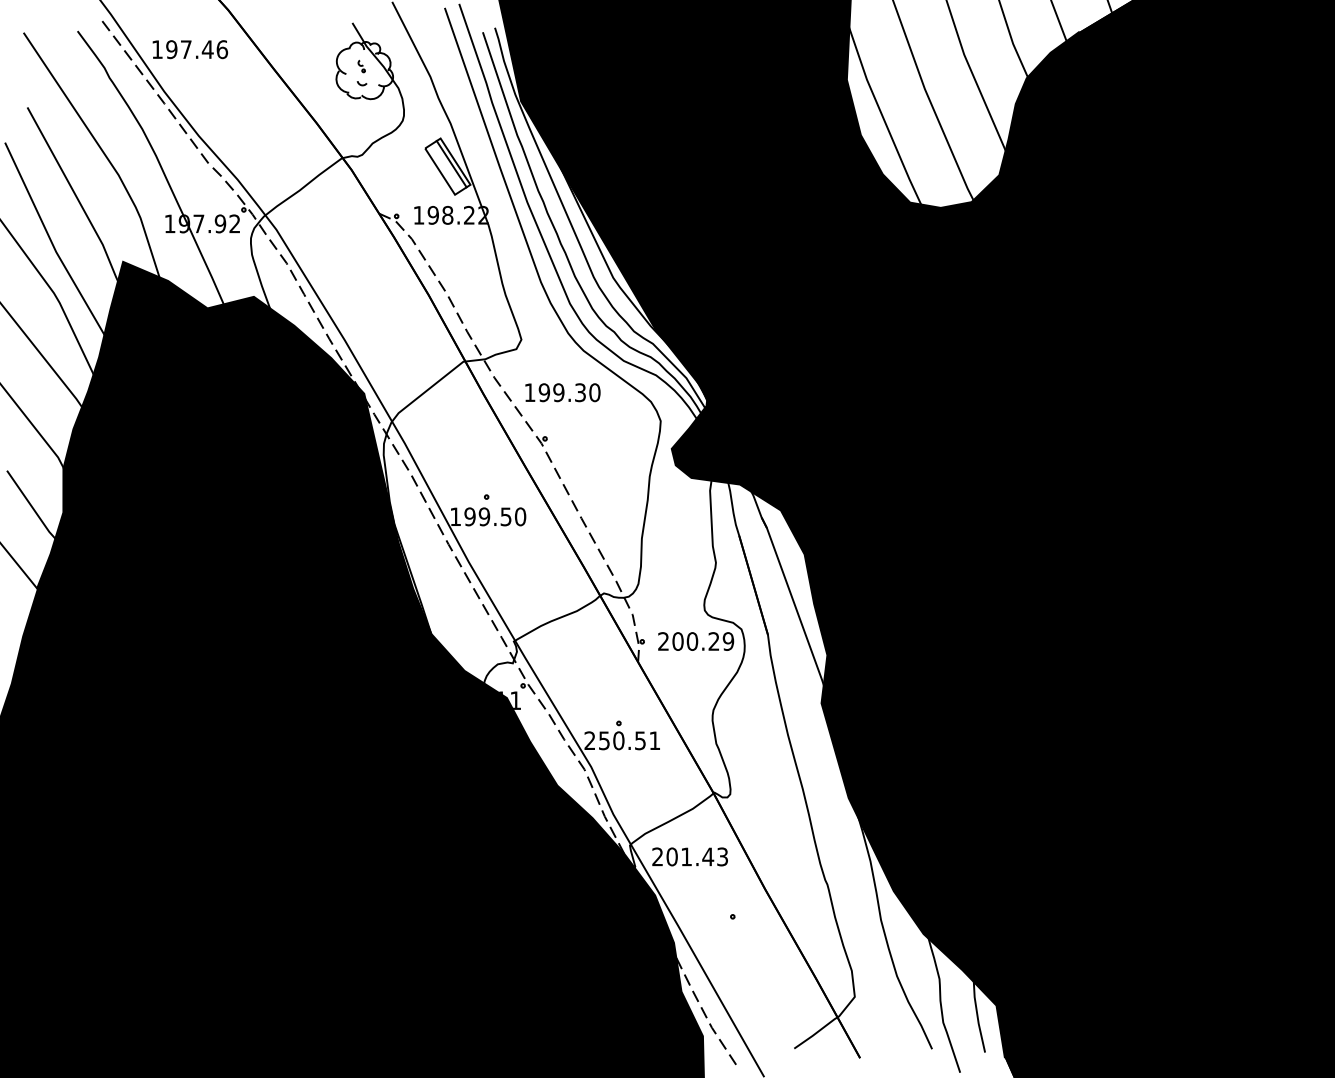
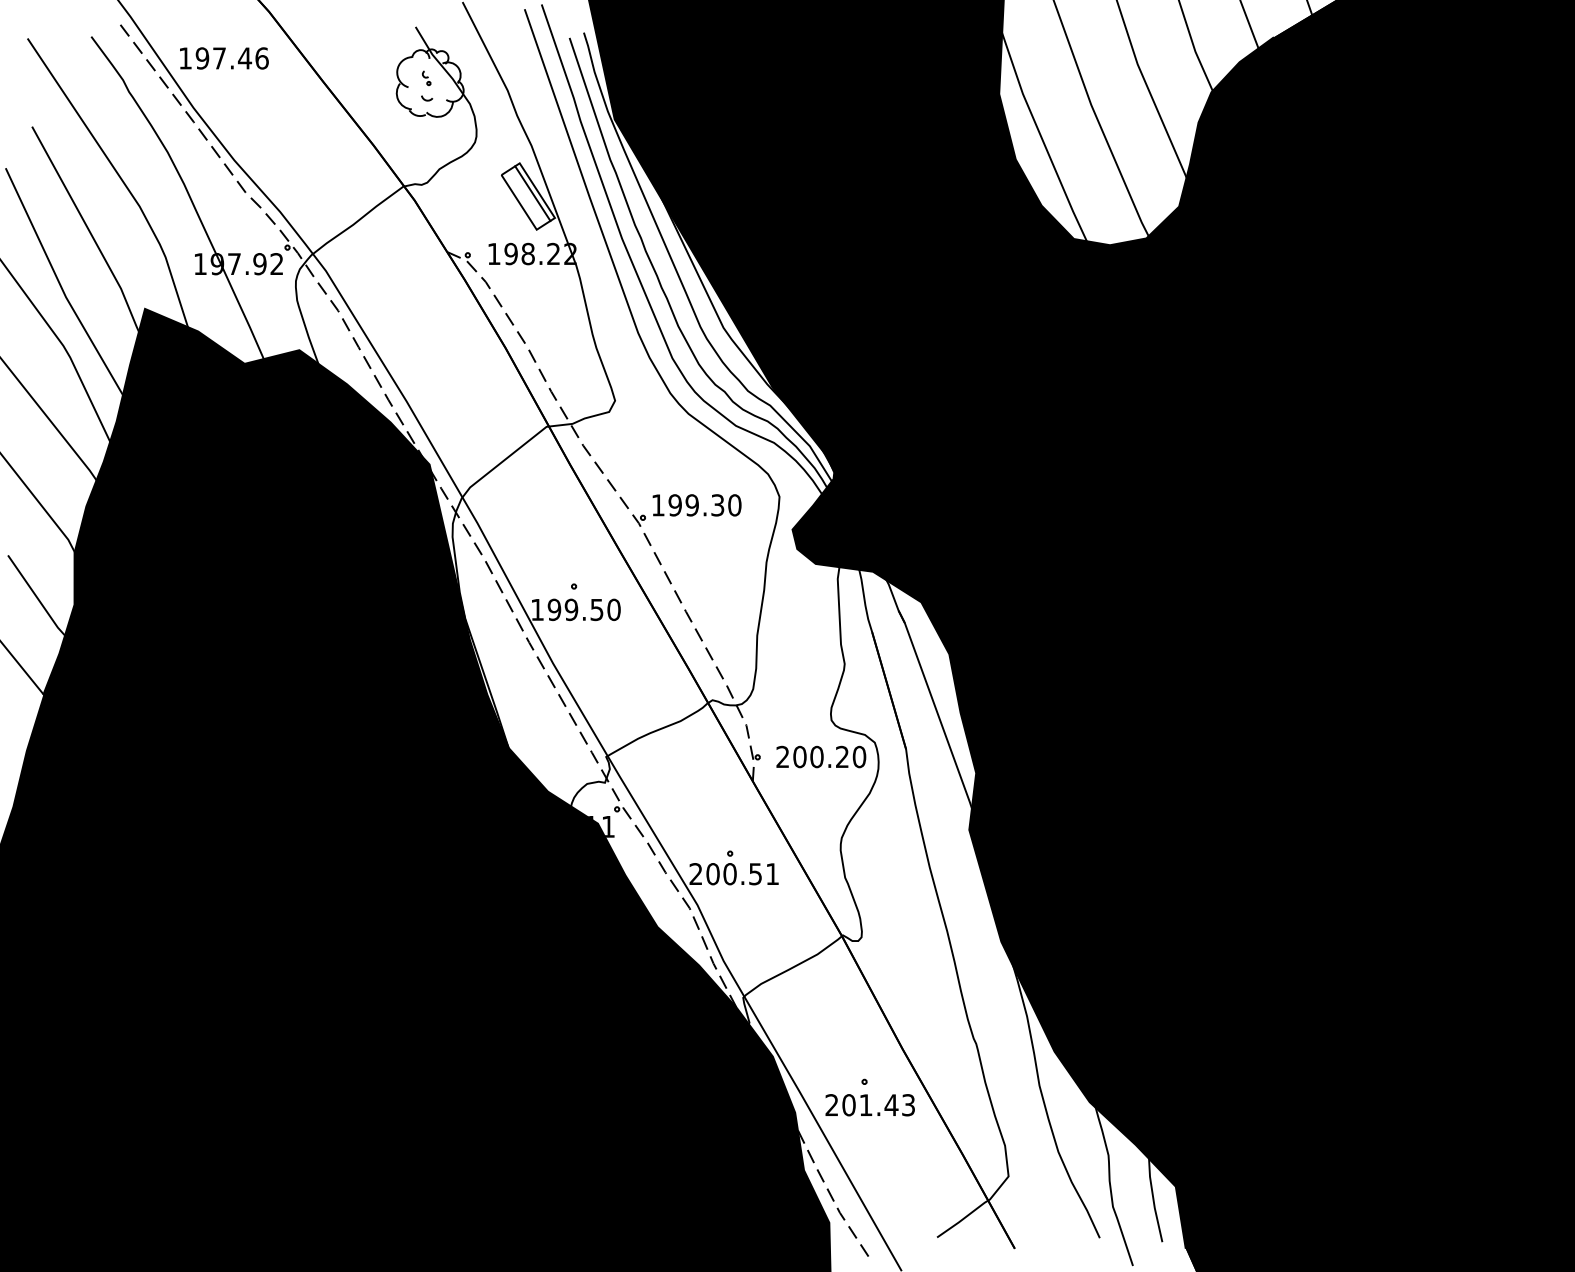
text: (562, 392) -> (696, 505), moved
text: (728, 641) -> (859, 757), 200.29 -> 200.20
text: (603, 741) -> (712, 874), 250.51 -> 200.51
text: (689, 857) -> (869, 1105), moved

